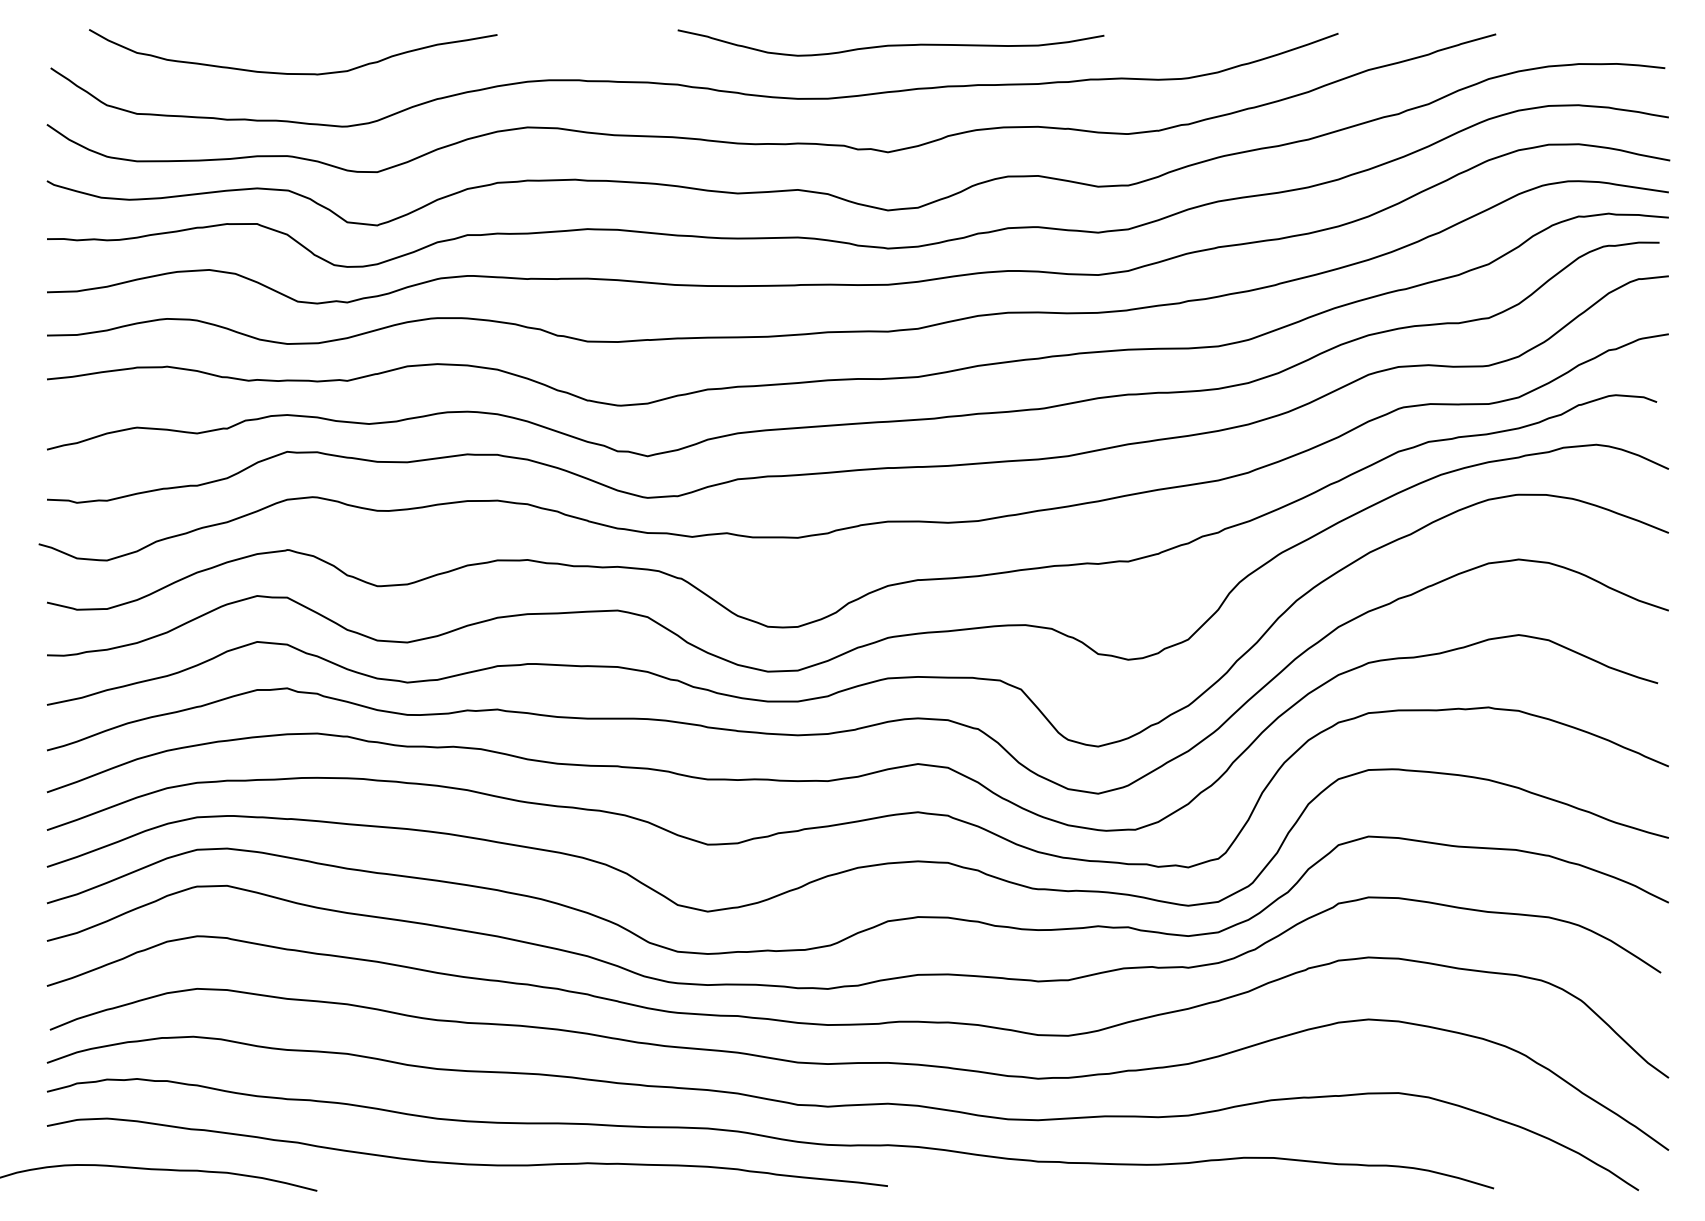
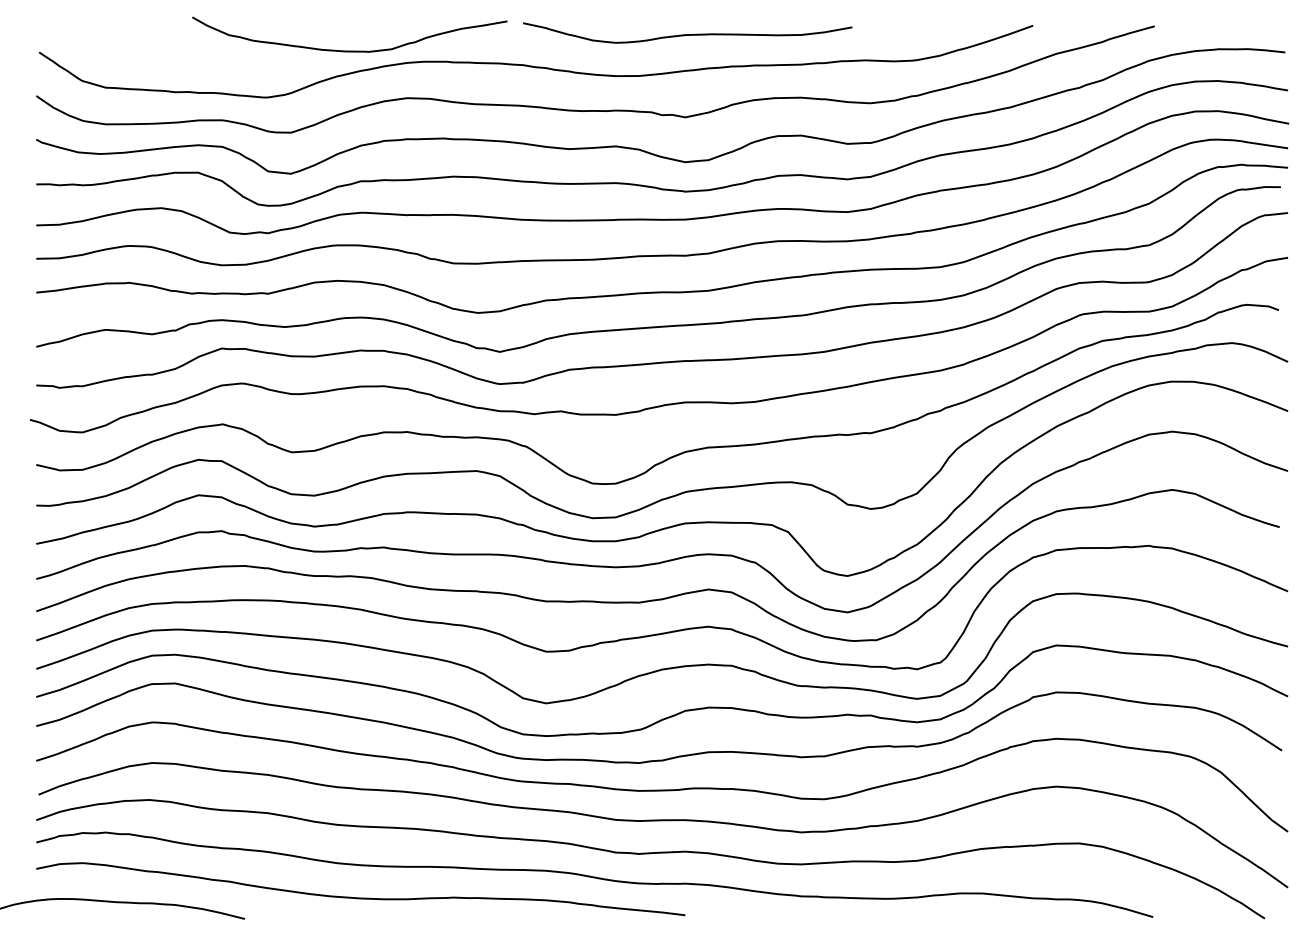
curve: (293, 73) -> (350, 51), moved

